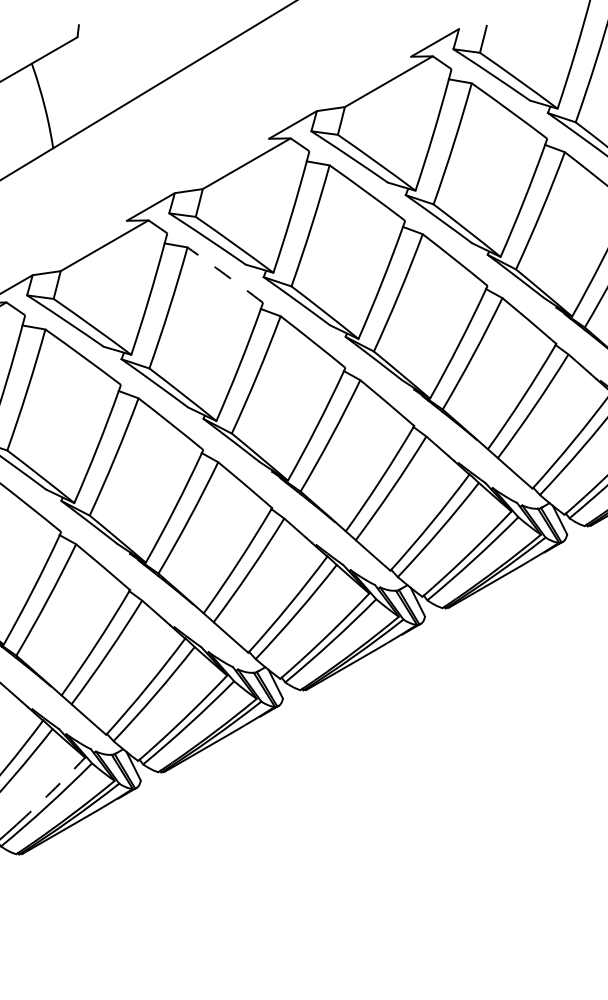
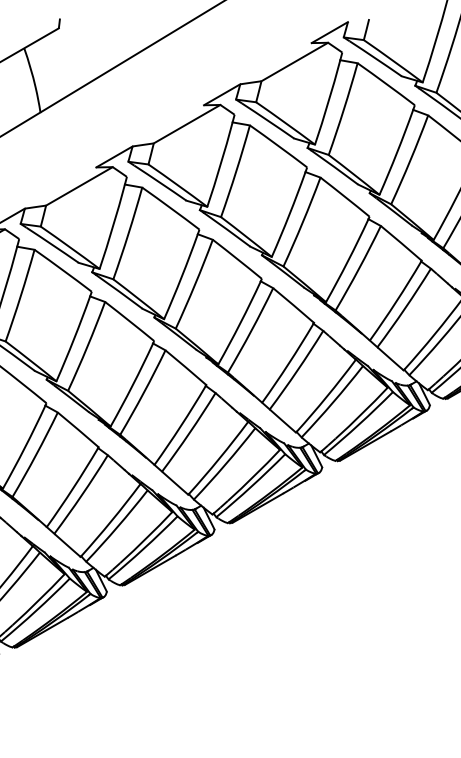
arc: (225, 274) -> (171, 208), dashed -> solid
arc: (51, 791) -> (39, 599), dashed -> solid

